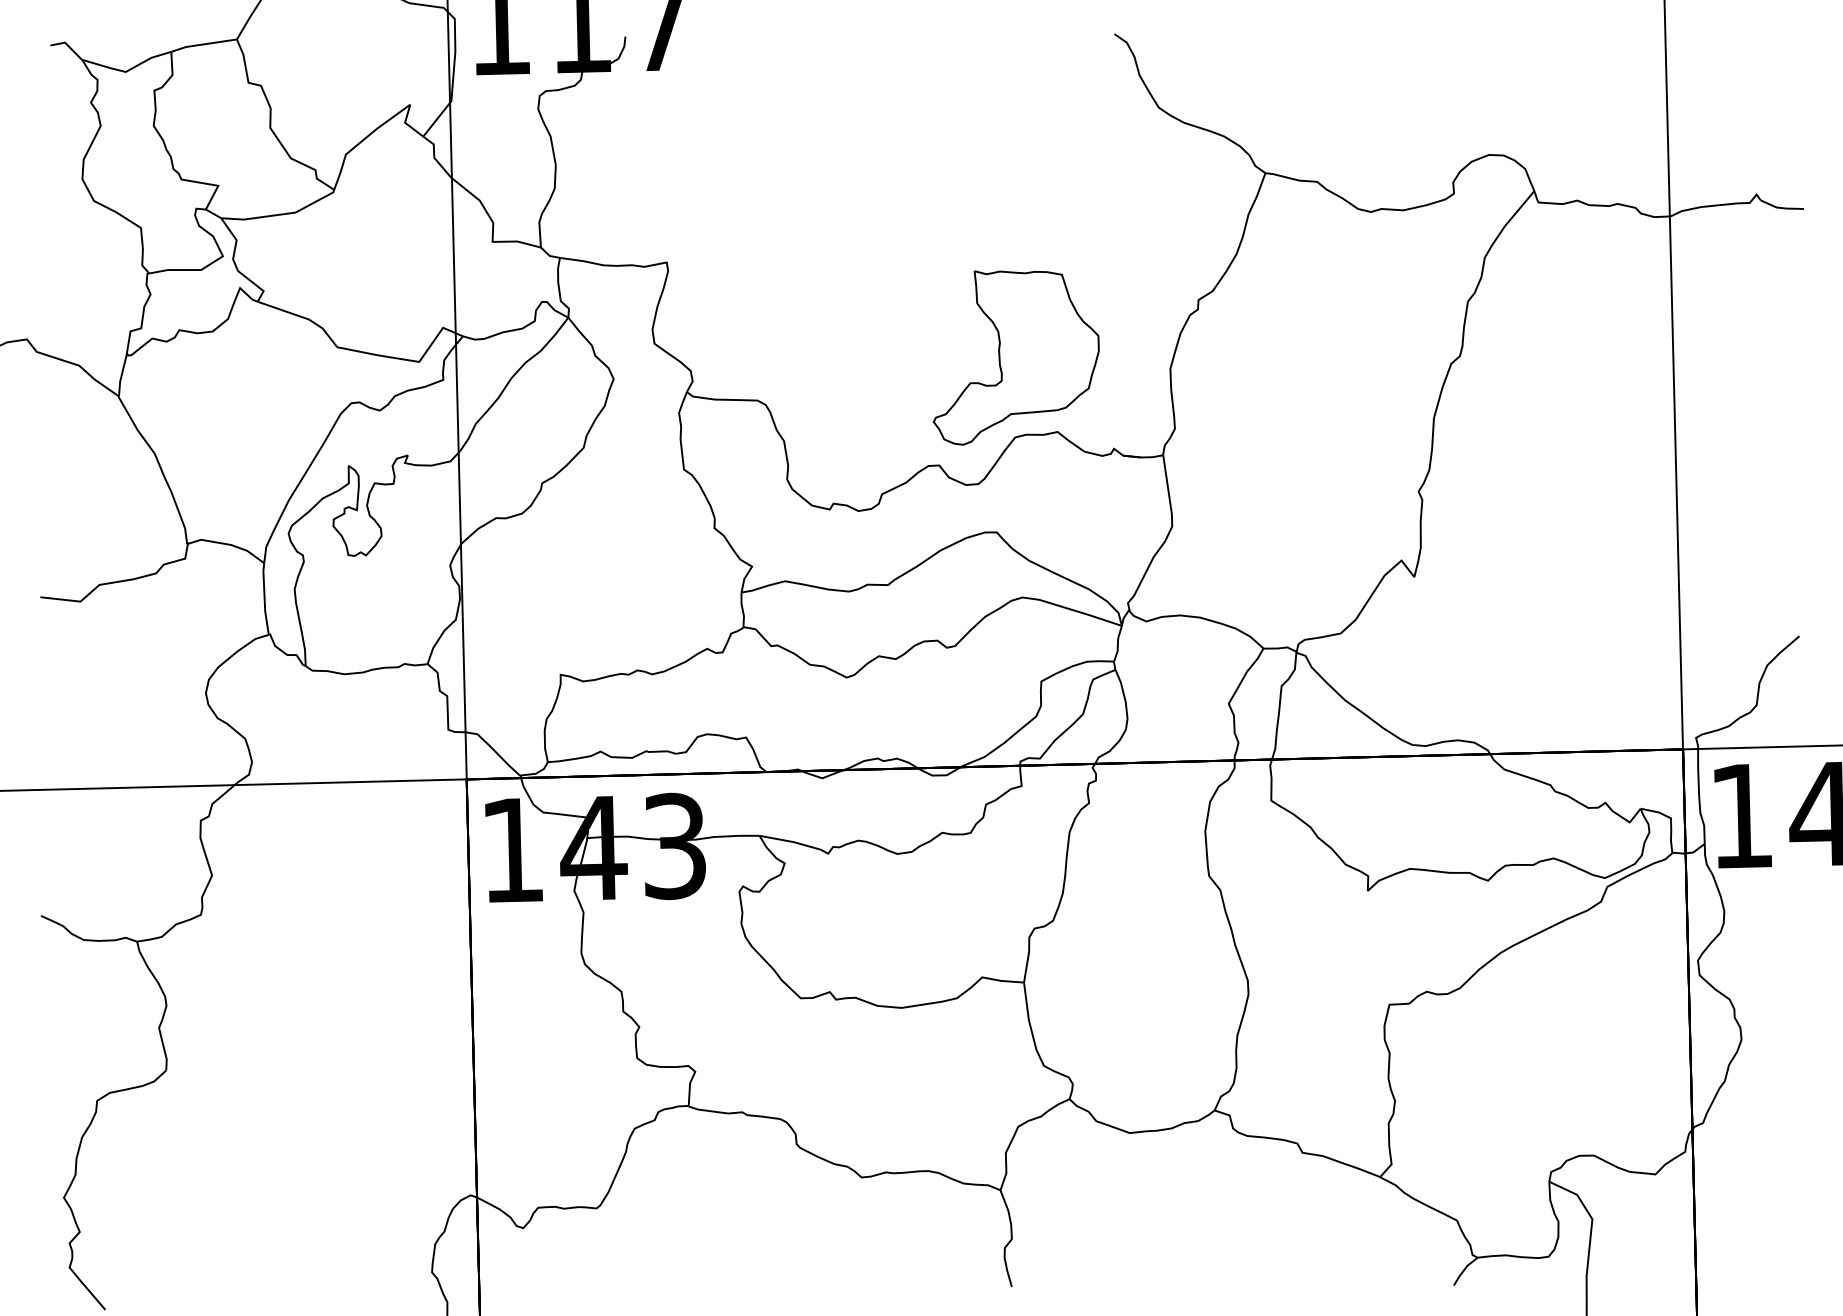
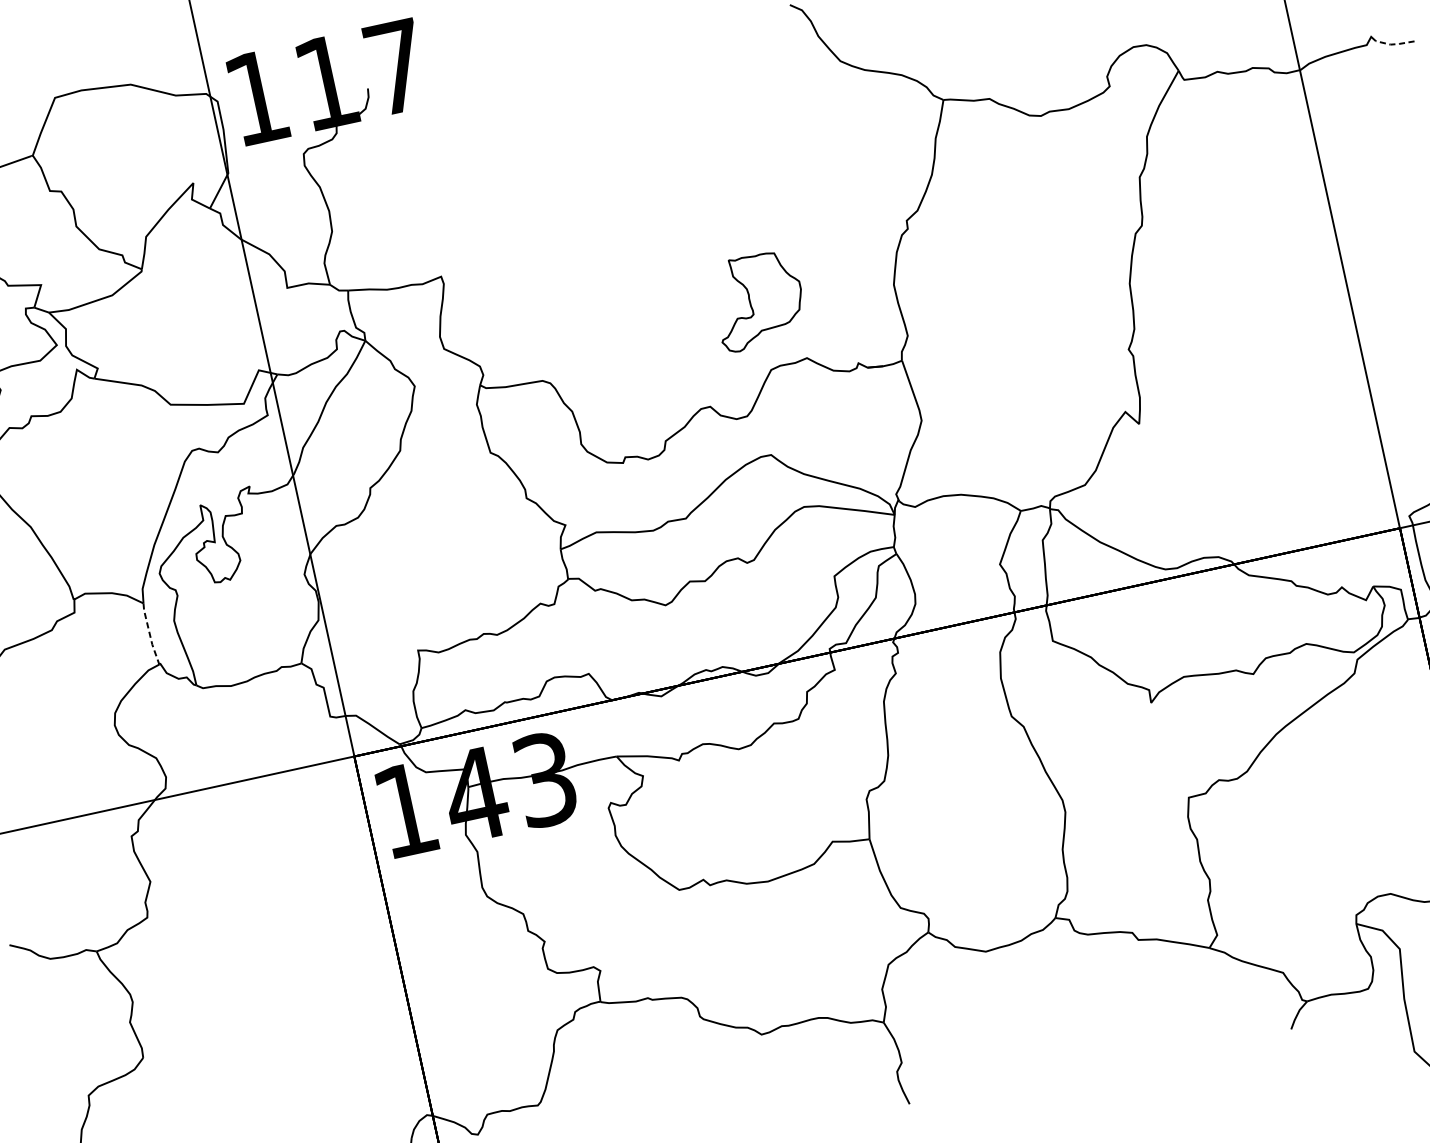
line: (1781, 208) -> (1395, 44), solid -> dashed
part: (1015, 357) -> (758, 300), size x0.6
line: (264, 599) -> (149, 634), solid -> dashed

